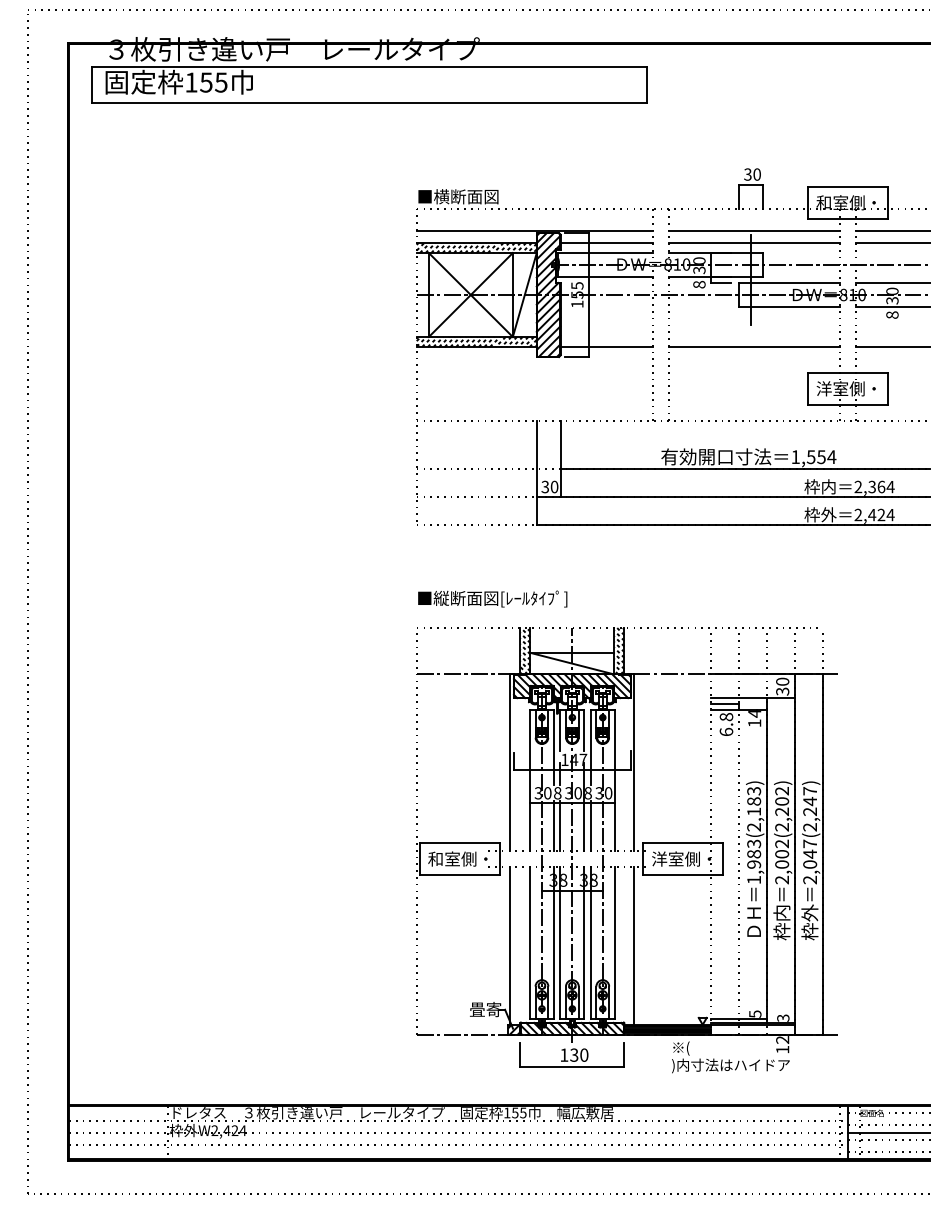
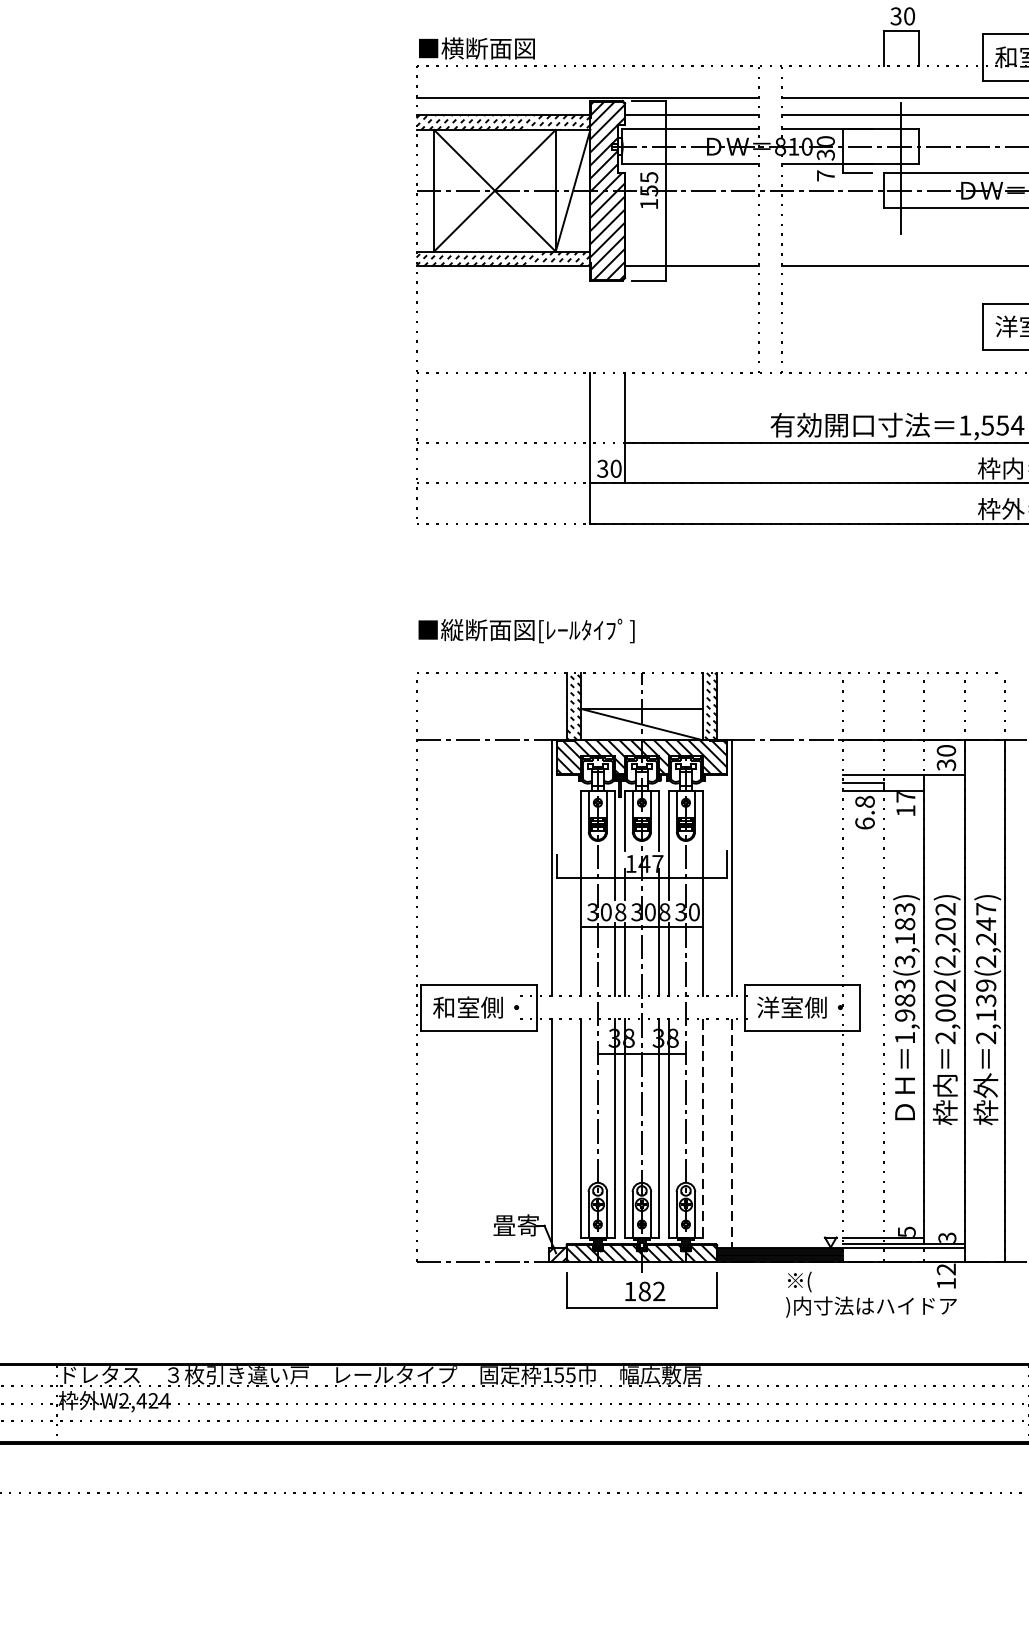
text: (699, 284) -> (825, 175), 8 -> 7
text: (754, 714) -> (905, 798), 14 -> 17
text: (754, 827) -> (905, 961), 1,983(2,183) -> 1,983(3,183)
text: (810, 853) -> (986, 999), 2,047(2,247) -> 2,139(2,247)
line: (614, 942) -> (702, 1128), solid -> dashed
line: (634, 946) -> (731, 1134), solid -> dashed
text: (579, 1054) -> (652, 1290), 130 -> 182

